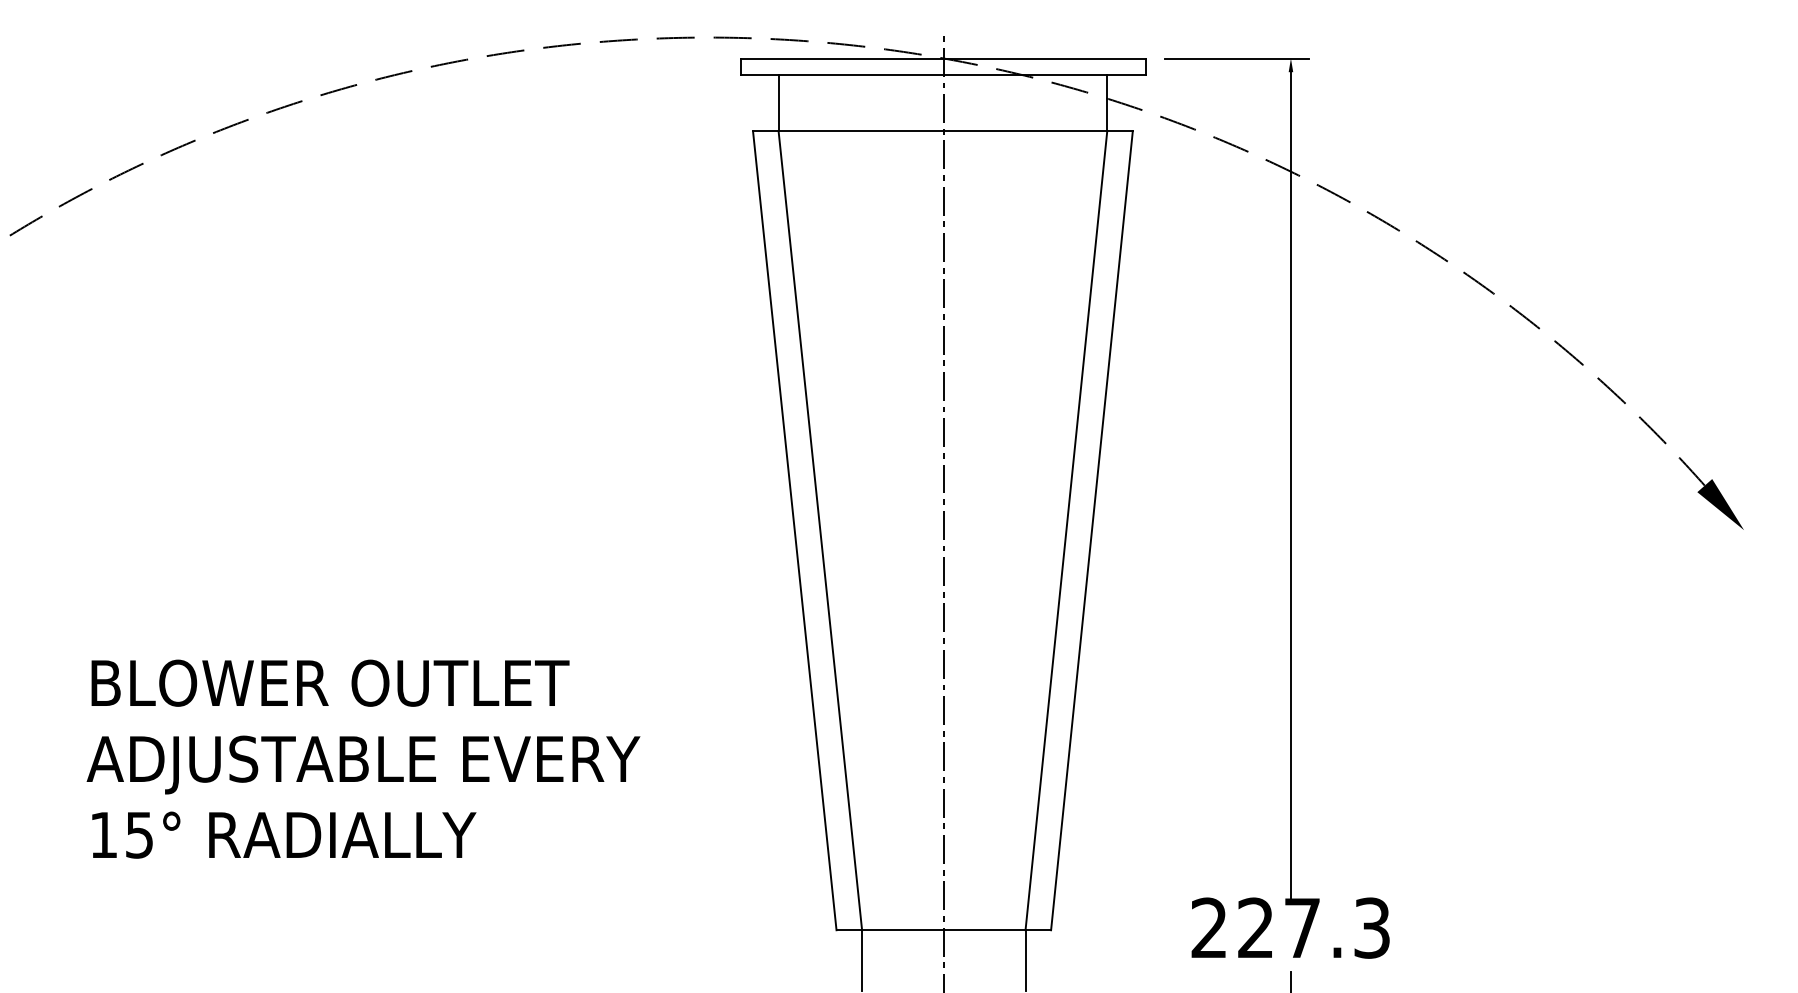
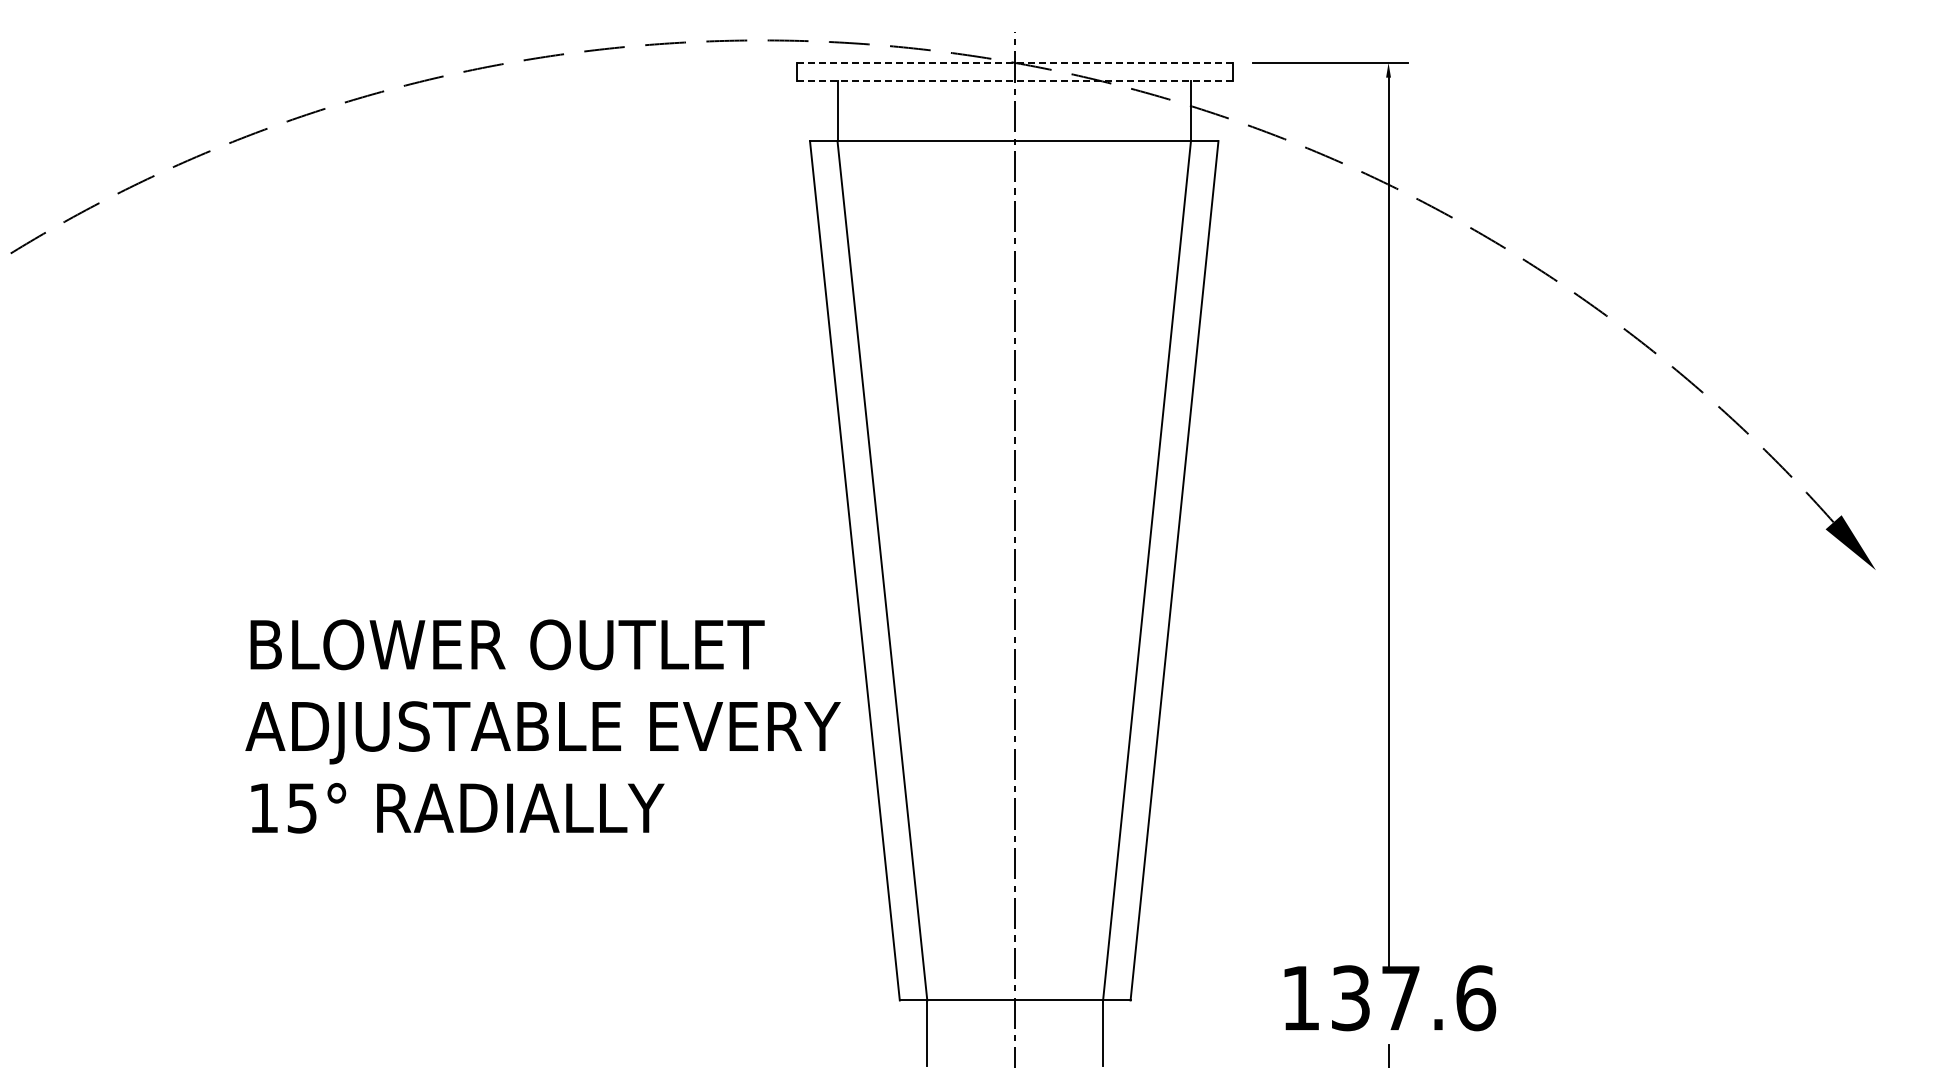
line: (944, 58) -> (1015, 62), solid -> dashed
line: (944, 74) -> (1015, 80), solid -> dashed
text: (362, 759) -> (542, 726), moved
text: (1290, 928) -> (1388, 998), 227.3 -> 137.6

